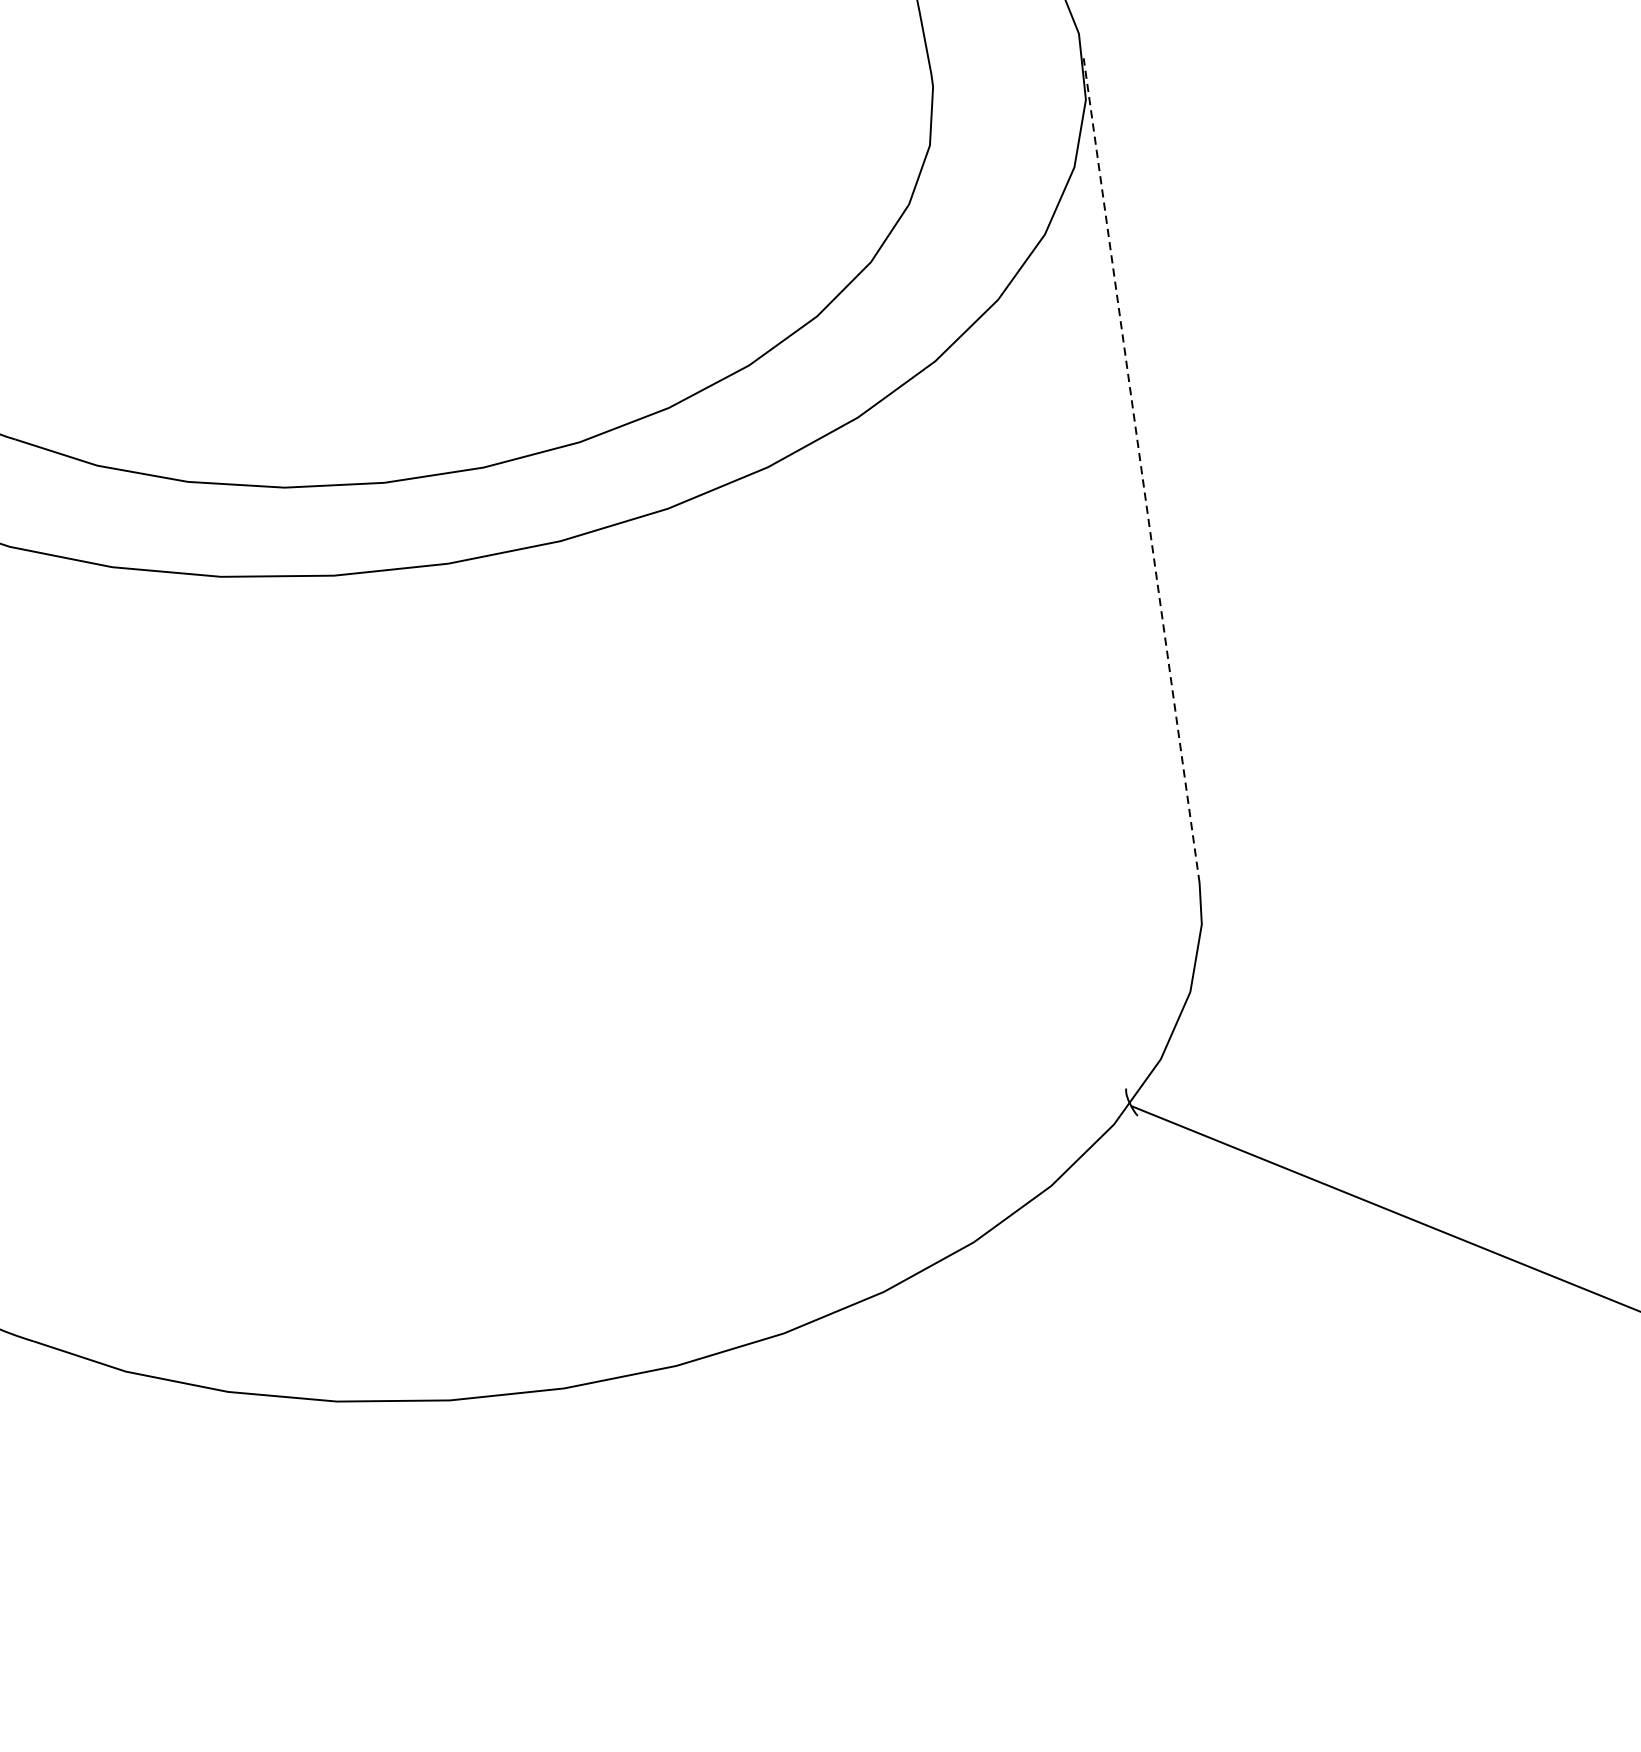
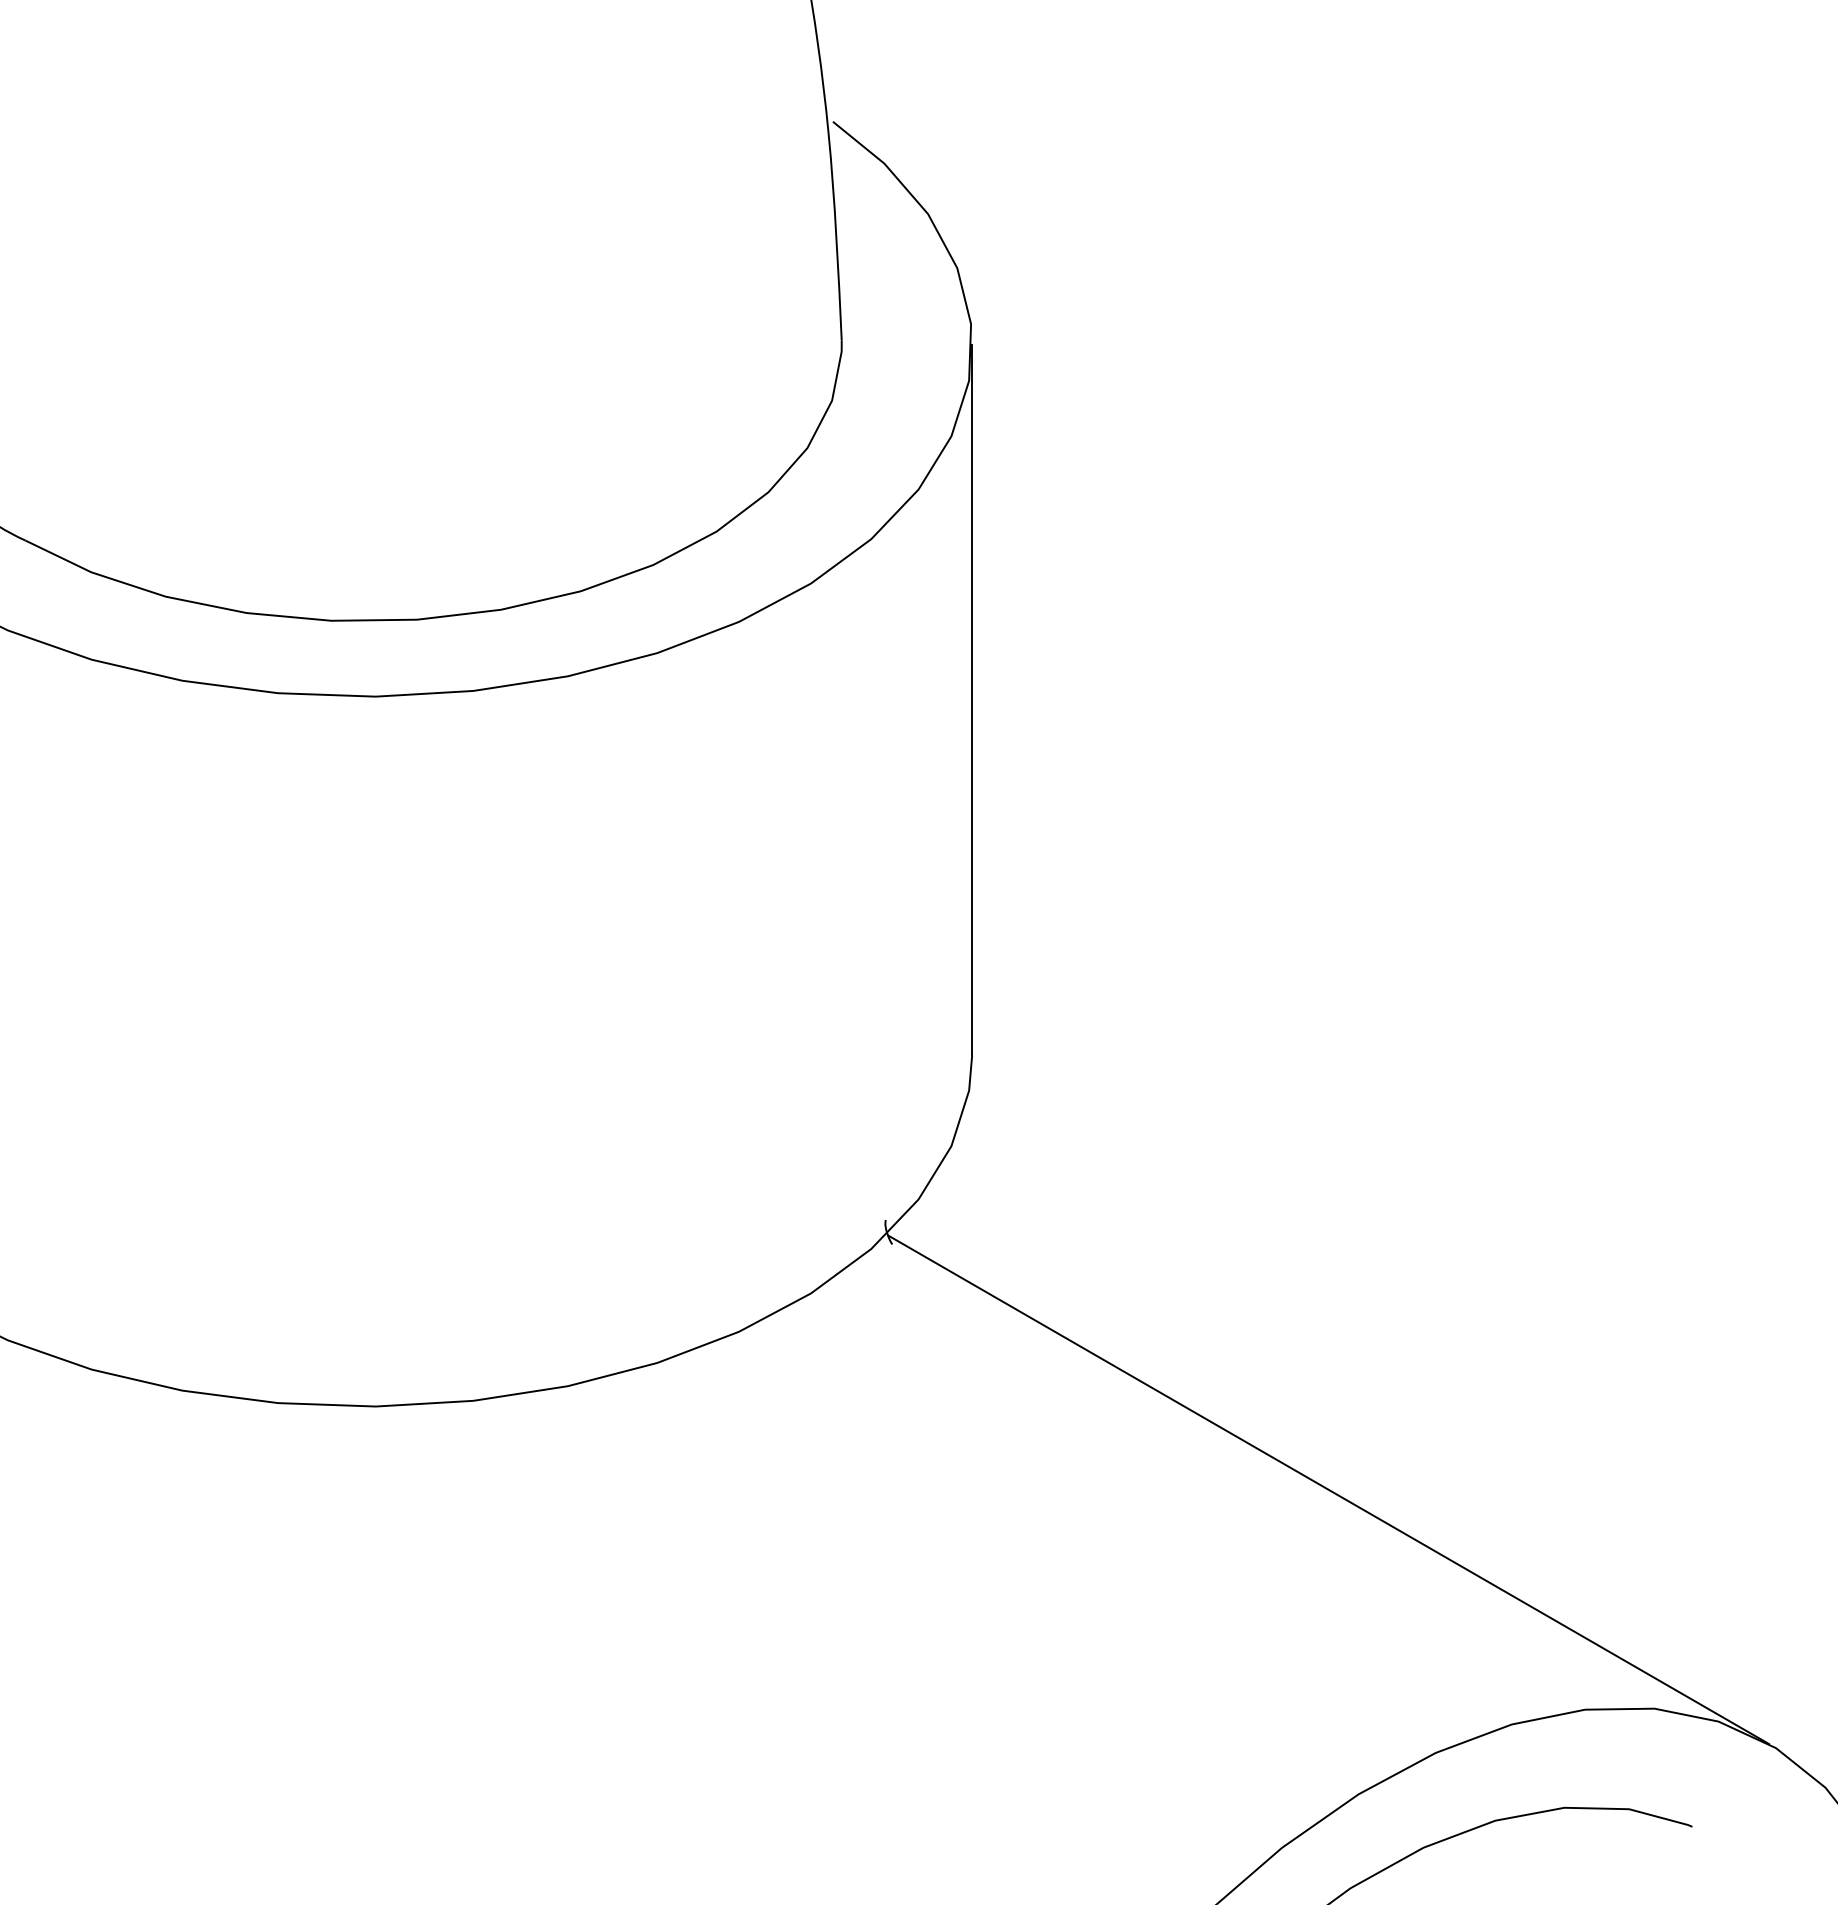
line: (1142, 470) -> (972, 700), dashed -> solid

